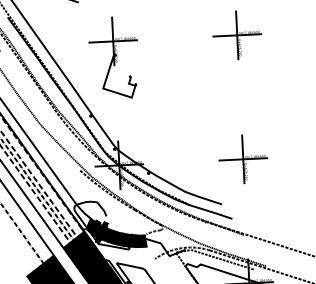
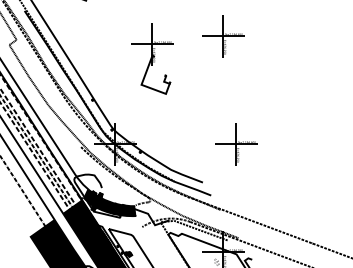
part: (114, 57) -> (152, 58), moved
part: (243, 159) -> (236, 144), moved

